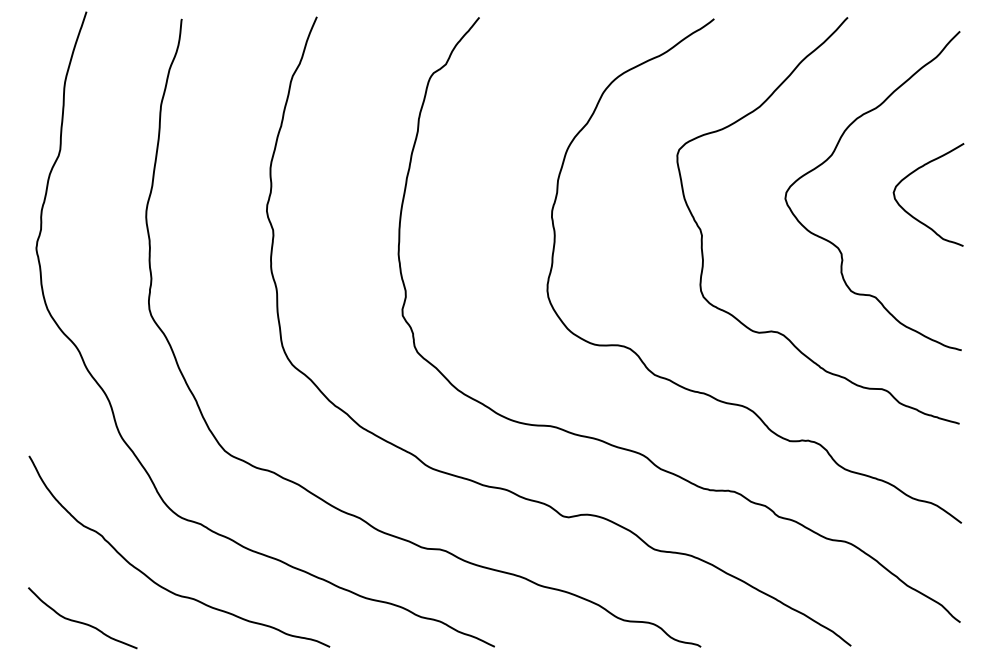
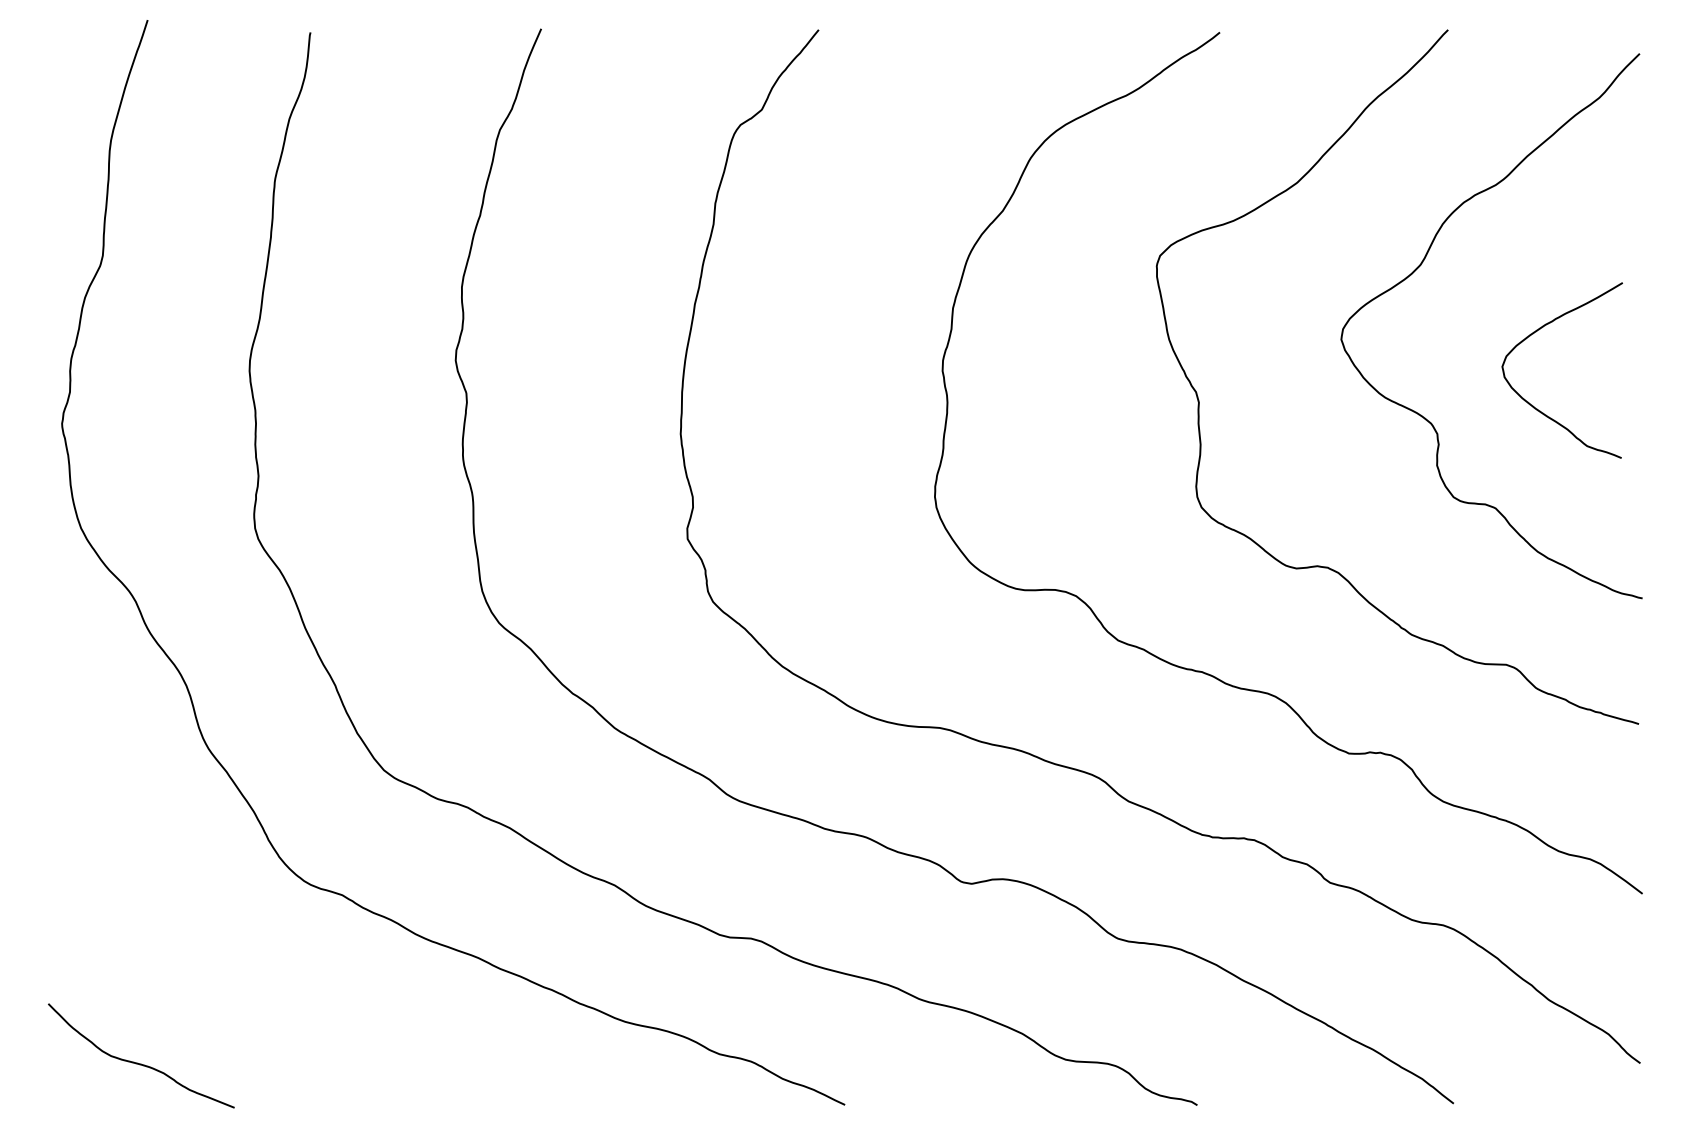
curve: (914, 172) -> (1537, 332), moved
curve: (161, 585) -> (275, 1000), removed

